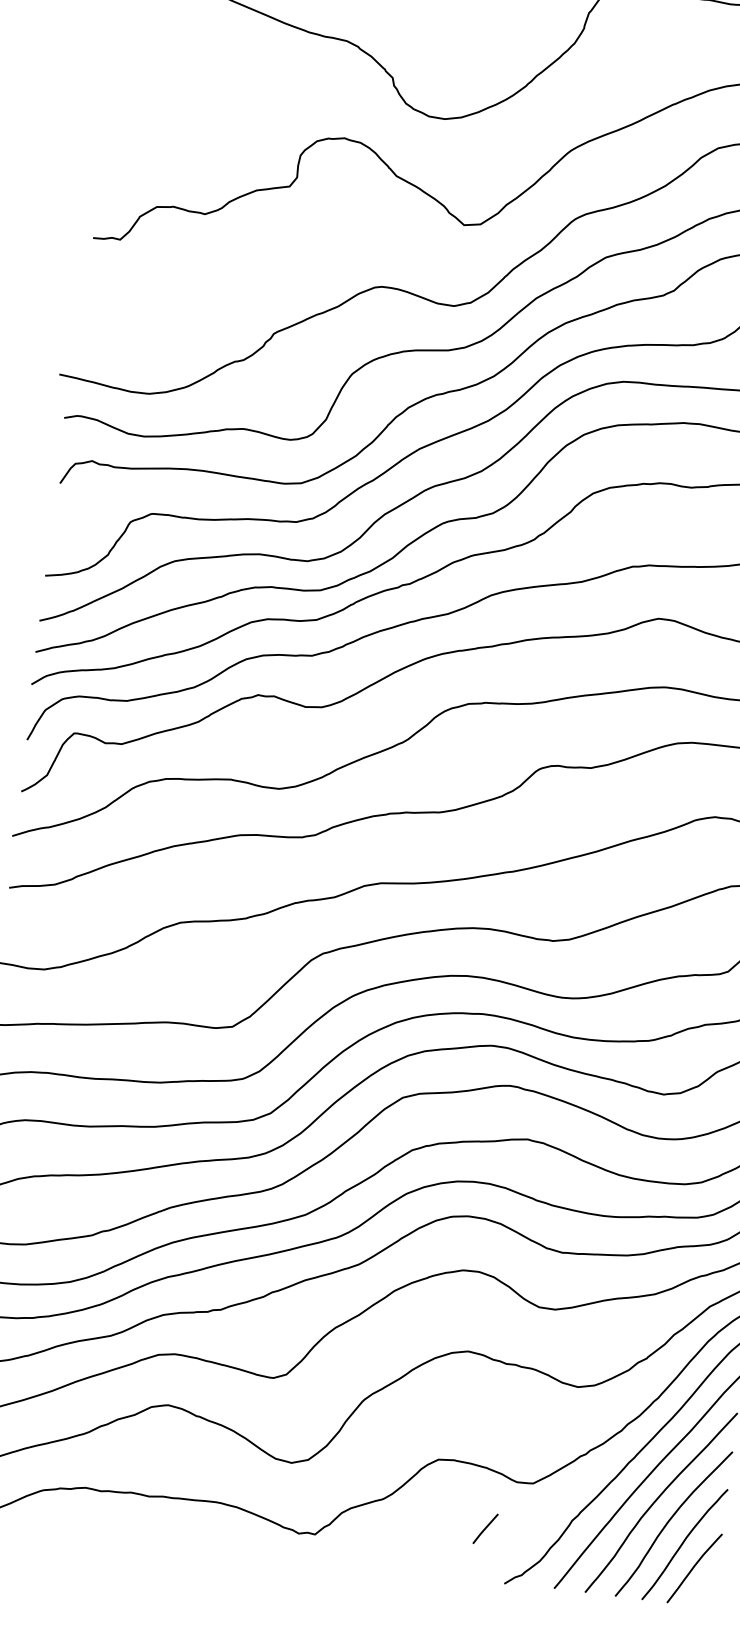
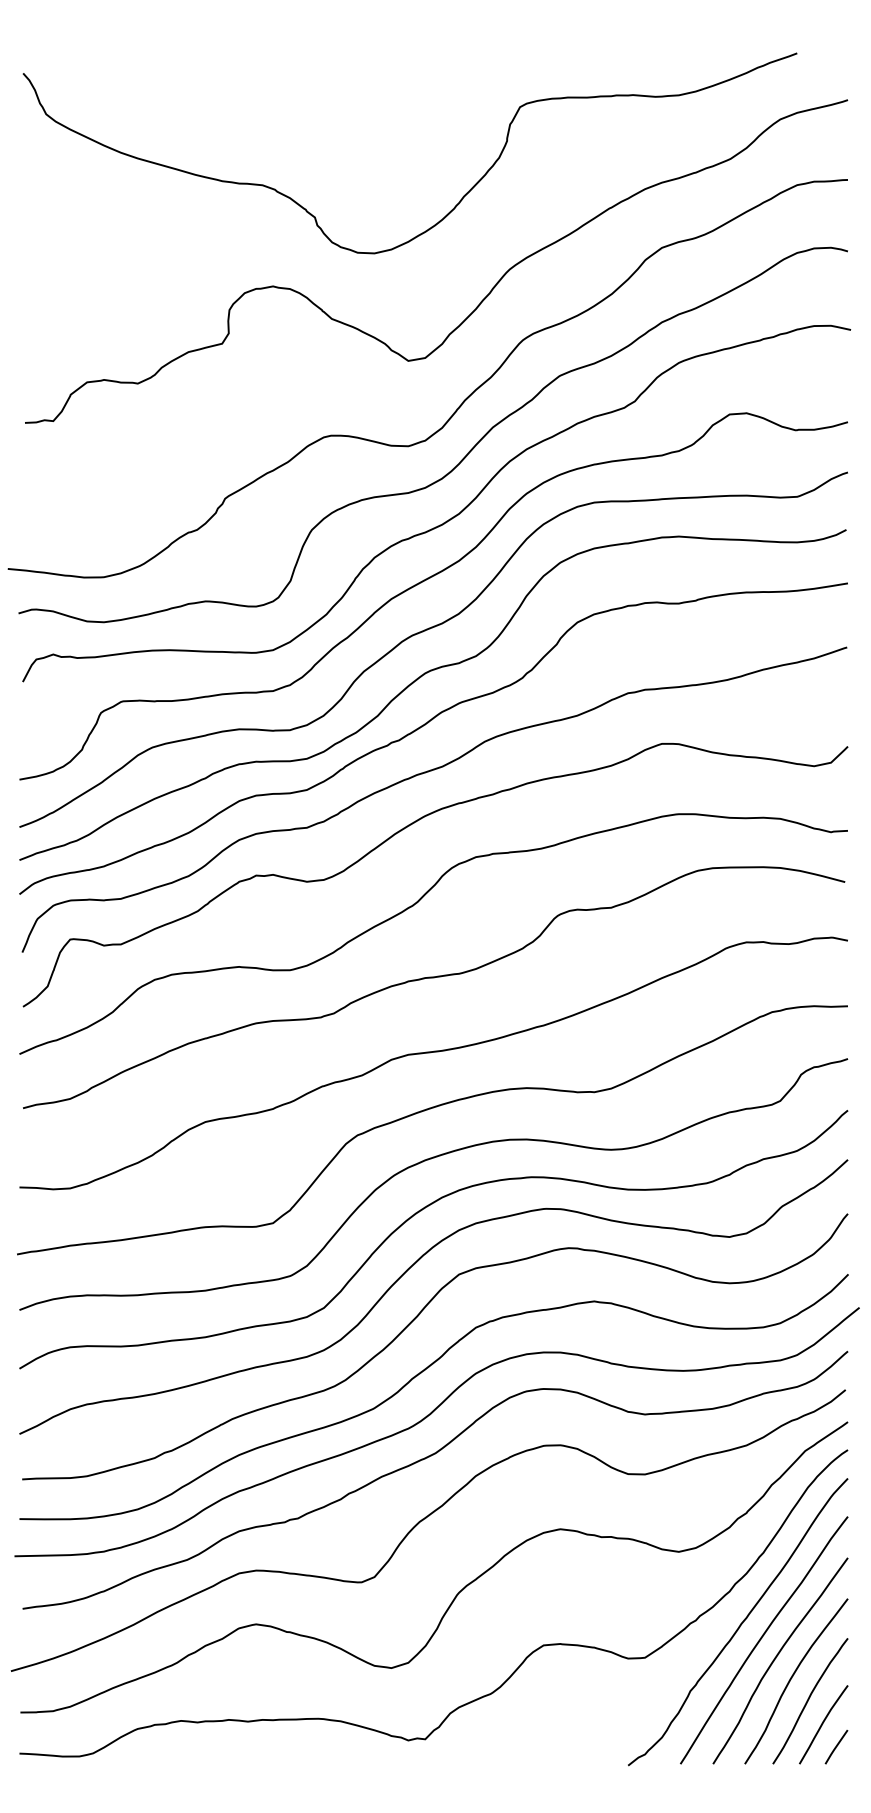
line: (485, 1529) -> (836, 1747), moved

